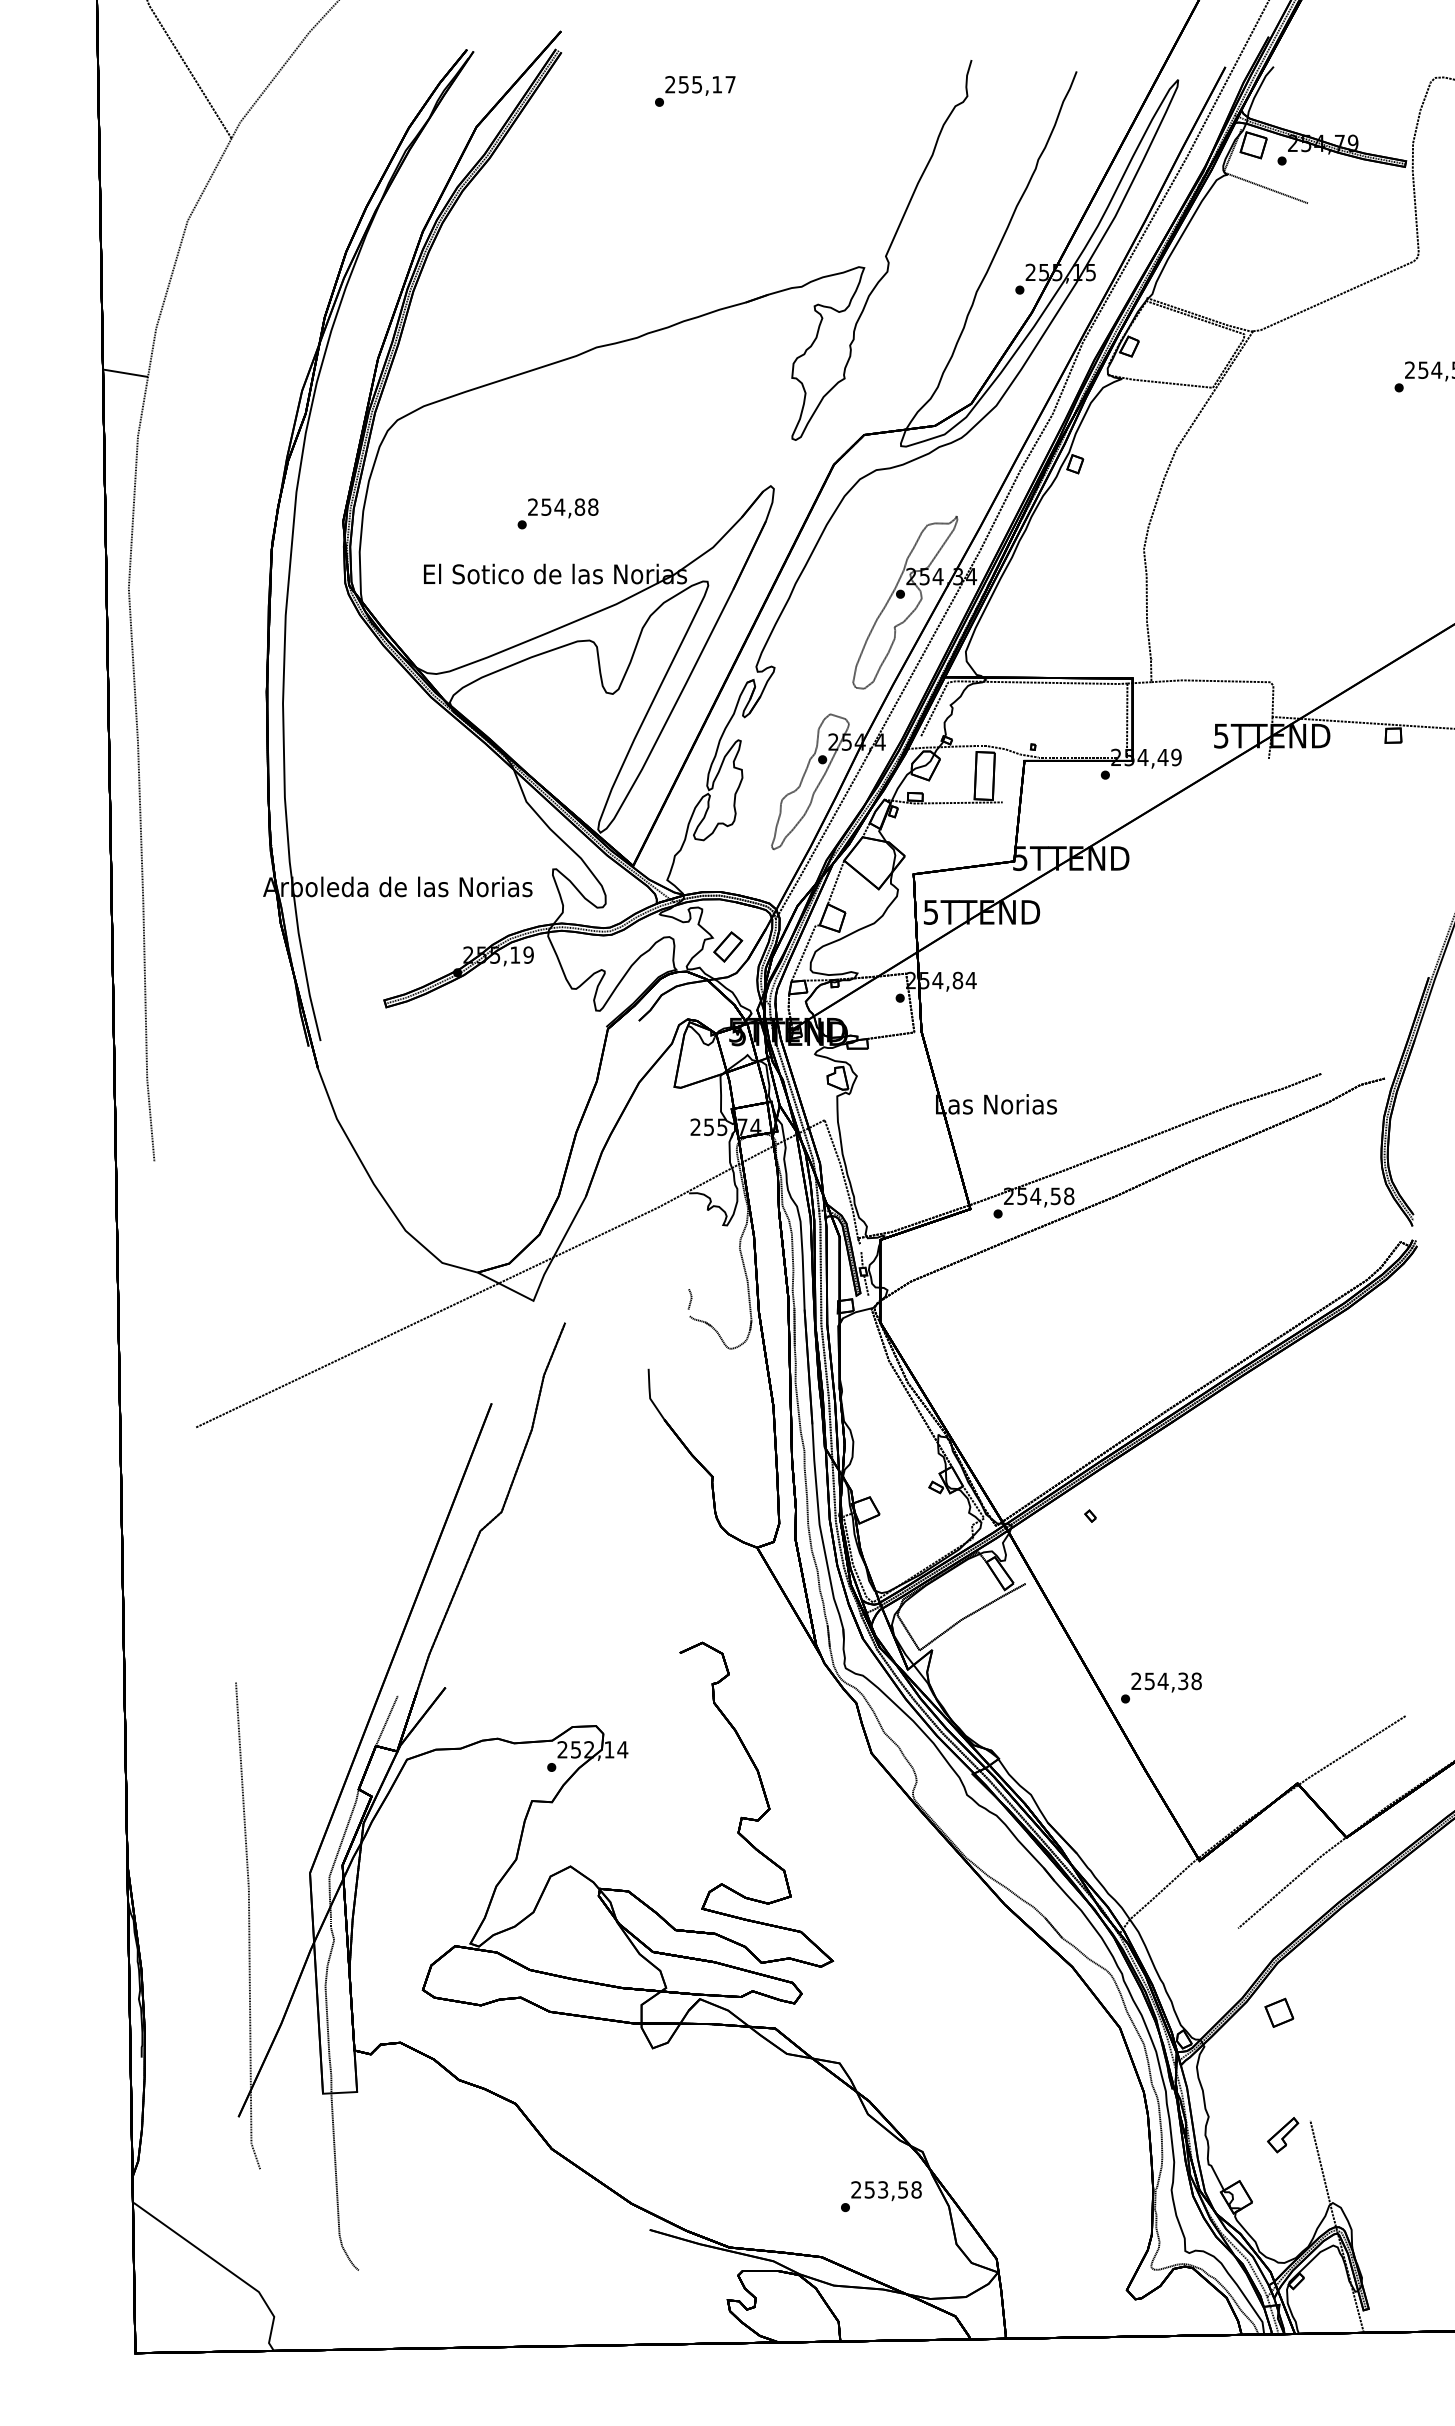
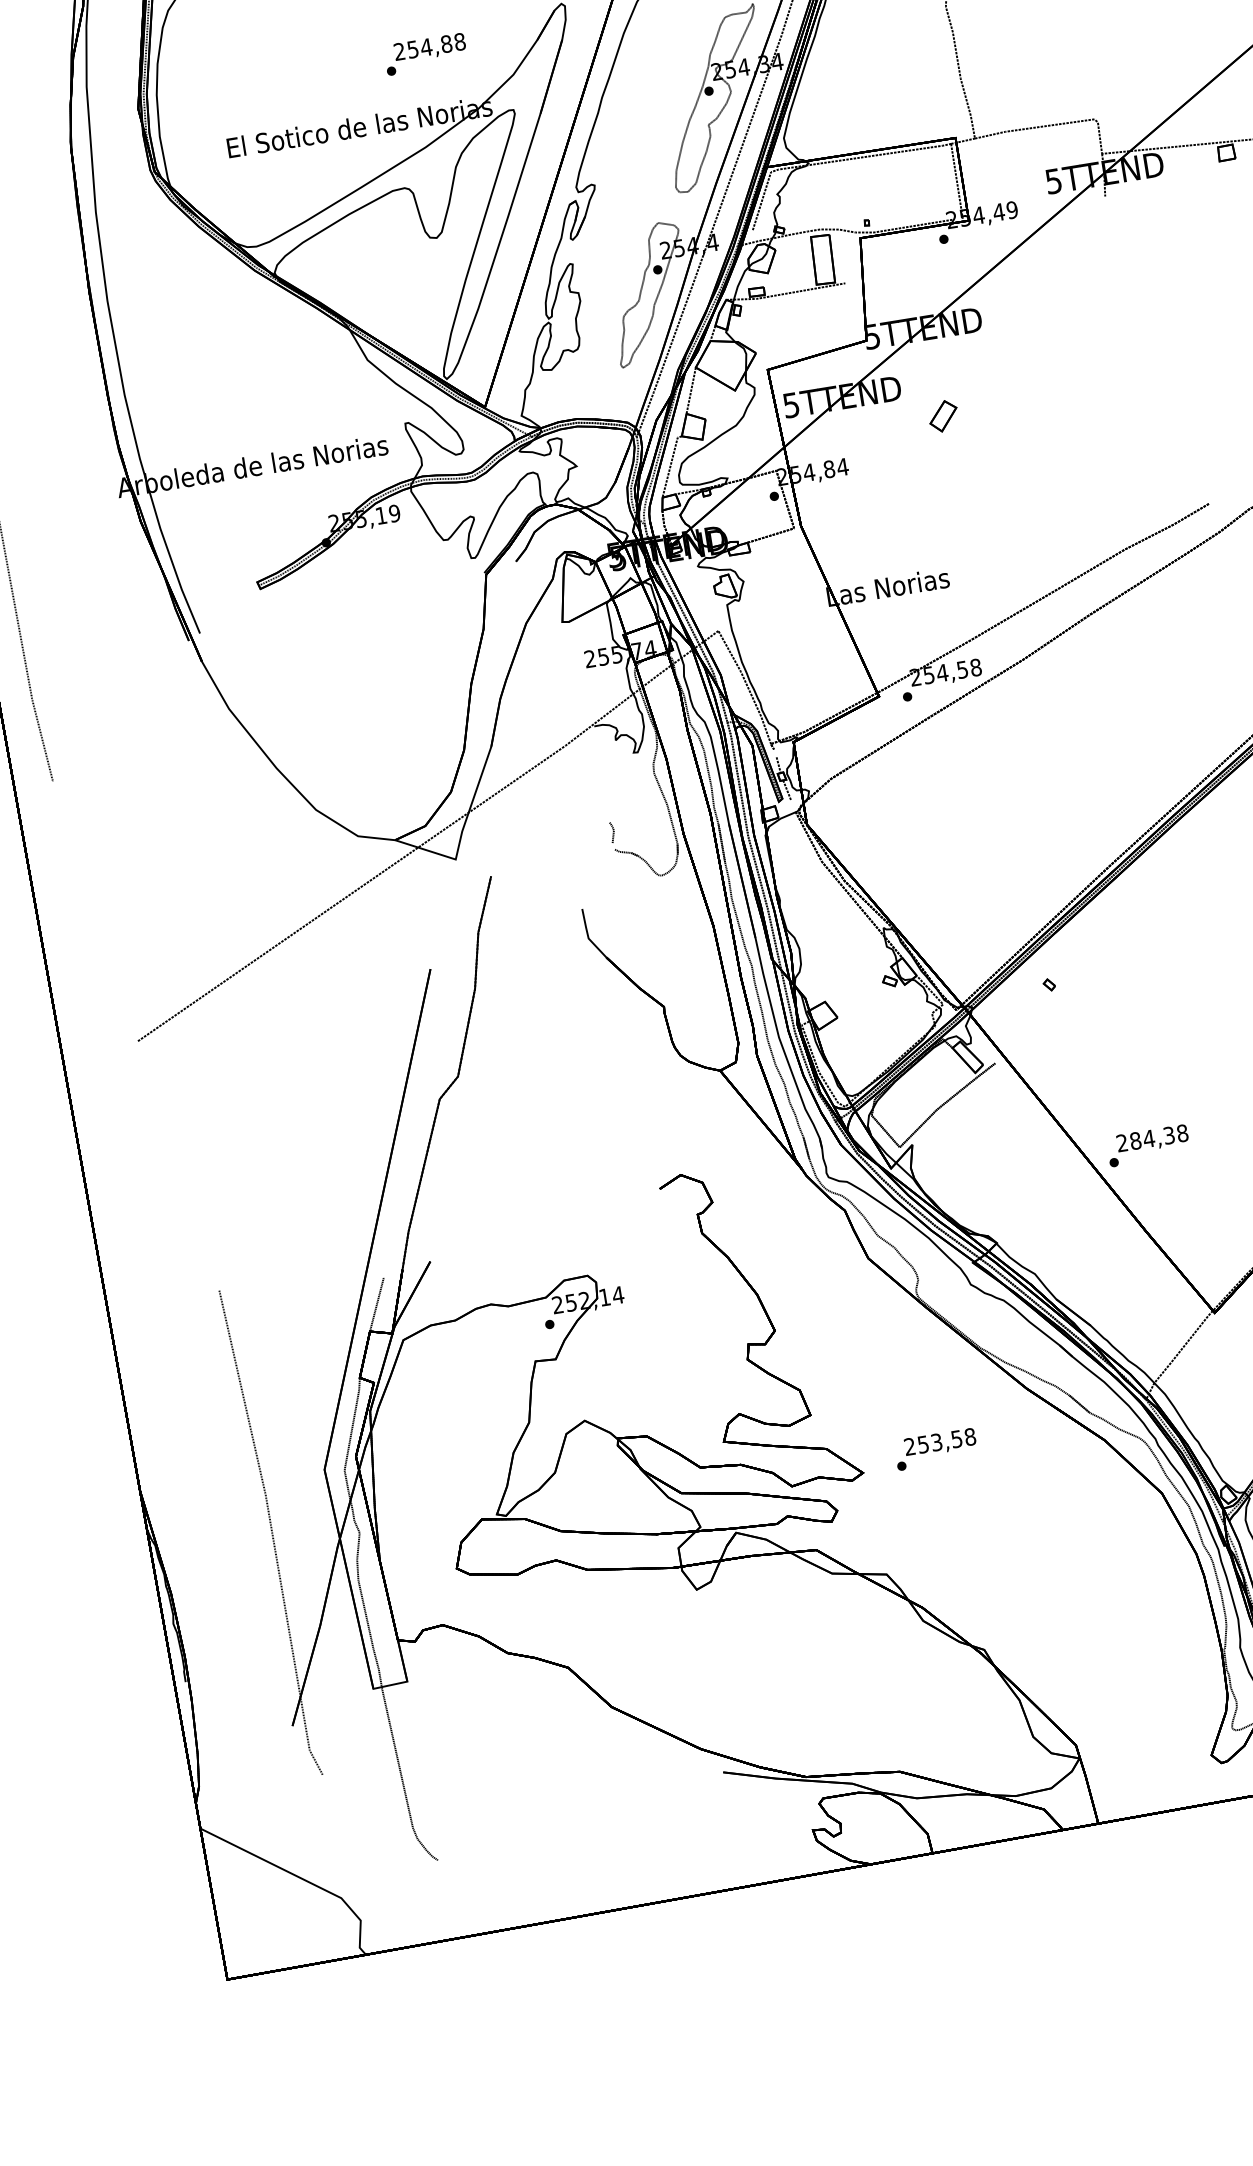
text: (557, 513) -> (425, 54), moved
part: (728, 946) -> (943, 415), moved
text: (1149, 1681) -> (1135, 1141), 254,38 -> 284,38
text: (881, 2196) -> (936, 1449), moved

